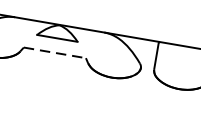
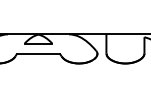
line: (56, 53) -> (39, 53), dashed -> solid

